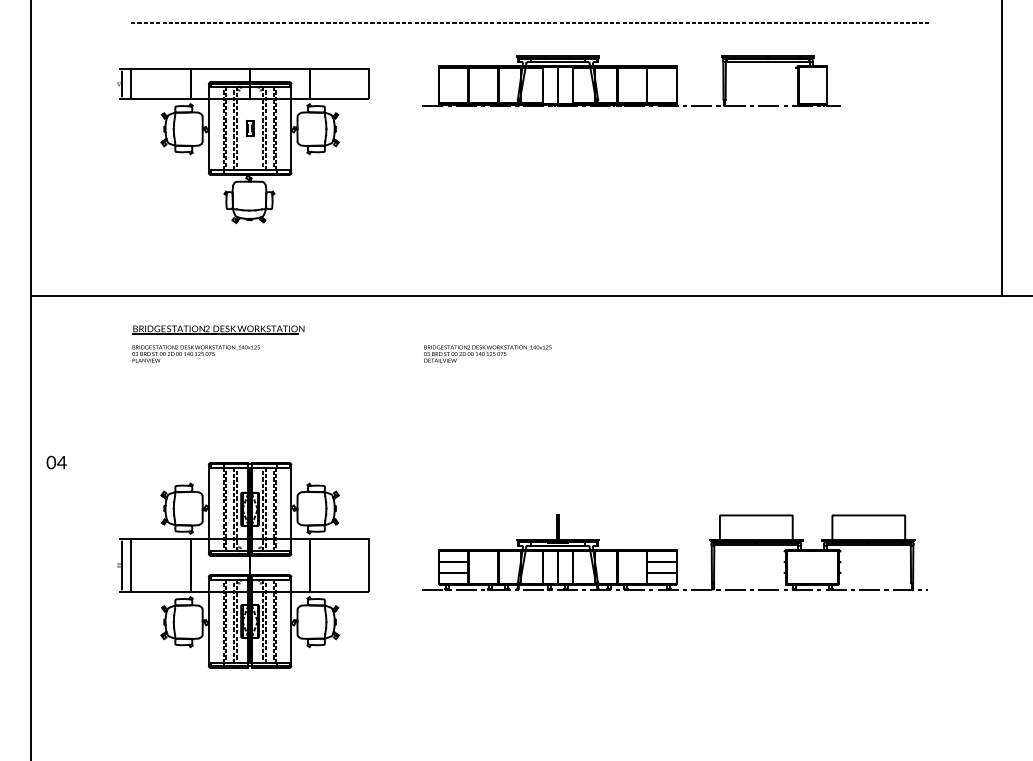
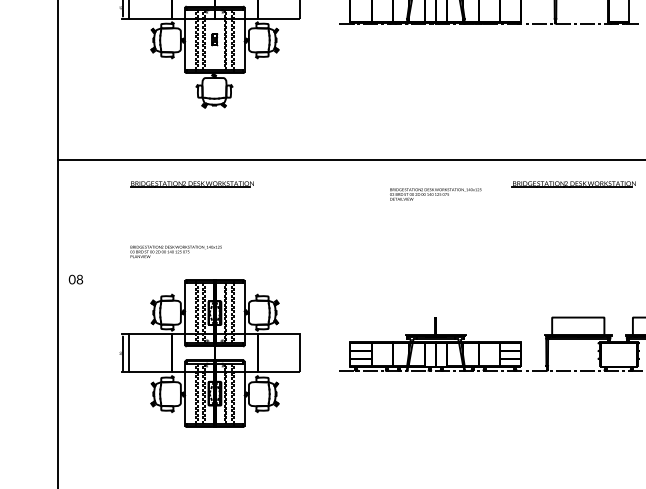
part: (750, 329) -> (574, 184), added
text: (195, 353) -> (175, 251), moved
text: (487, 353) -> (435, 194), moved
text: (61, 462) -> (79, 279), 04 -> 08

